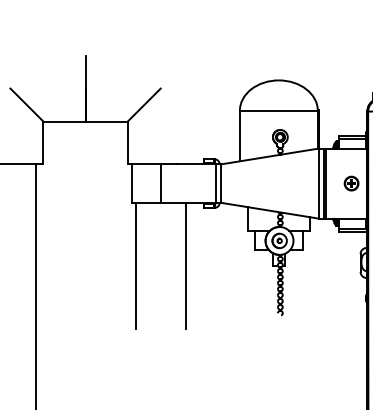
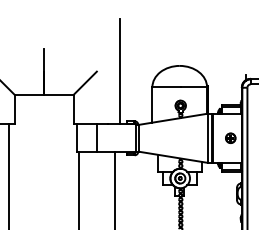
line: (193, 88) -> (119, 71), added

